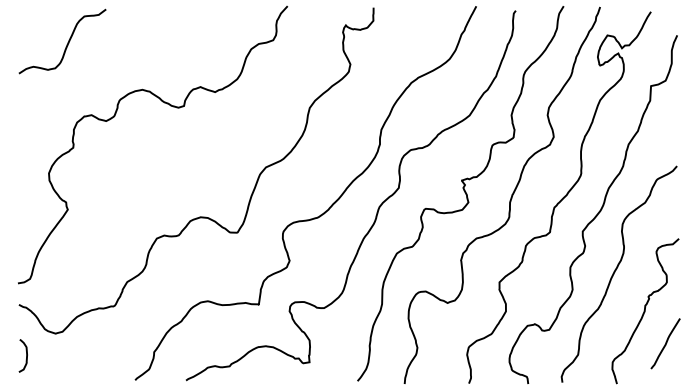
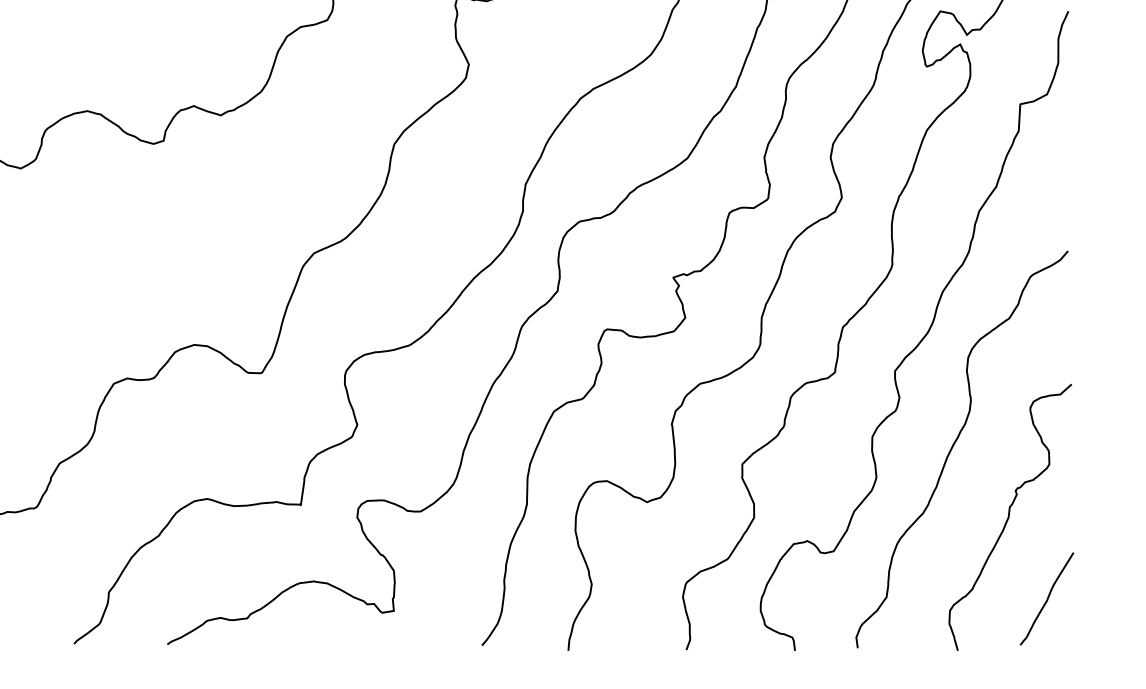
line: (665, 343) -> (1046, 598), moved

